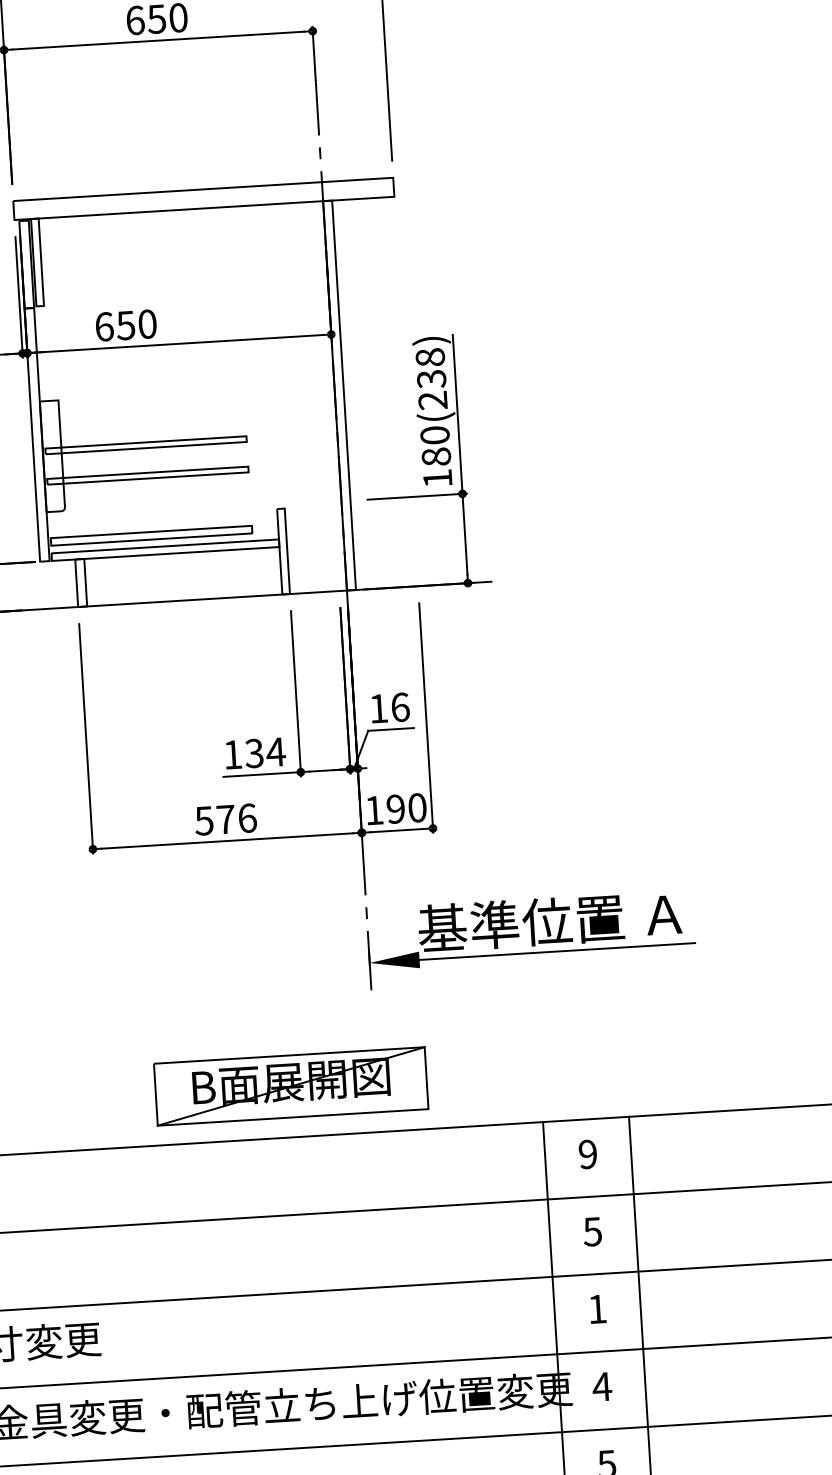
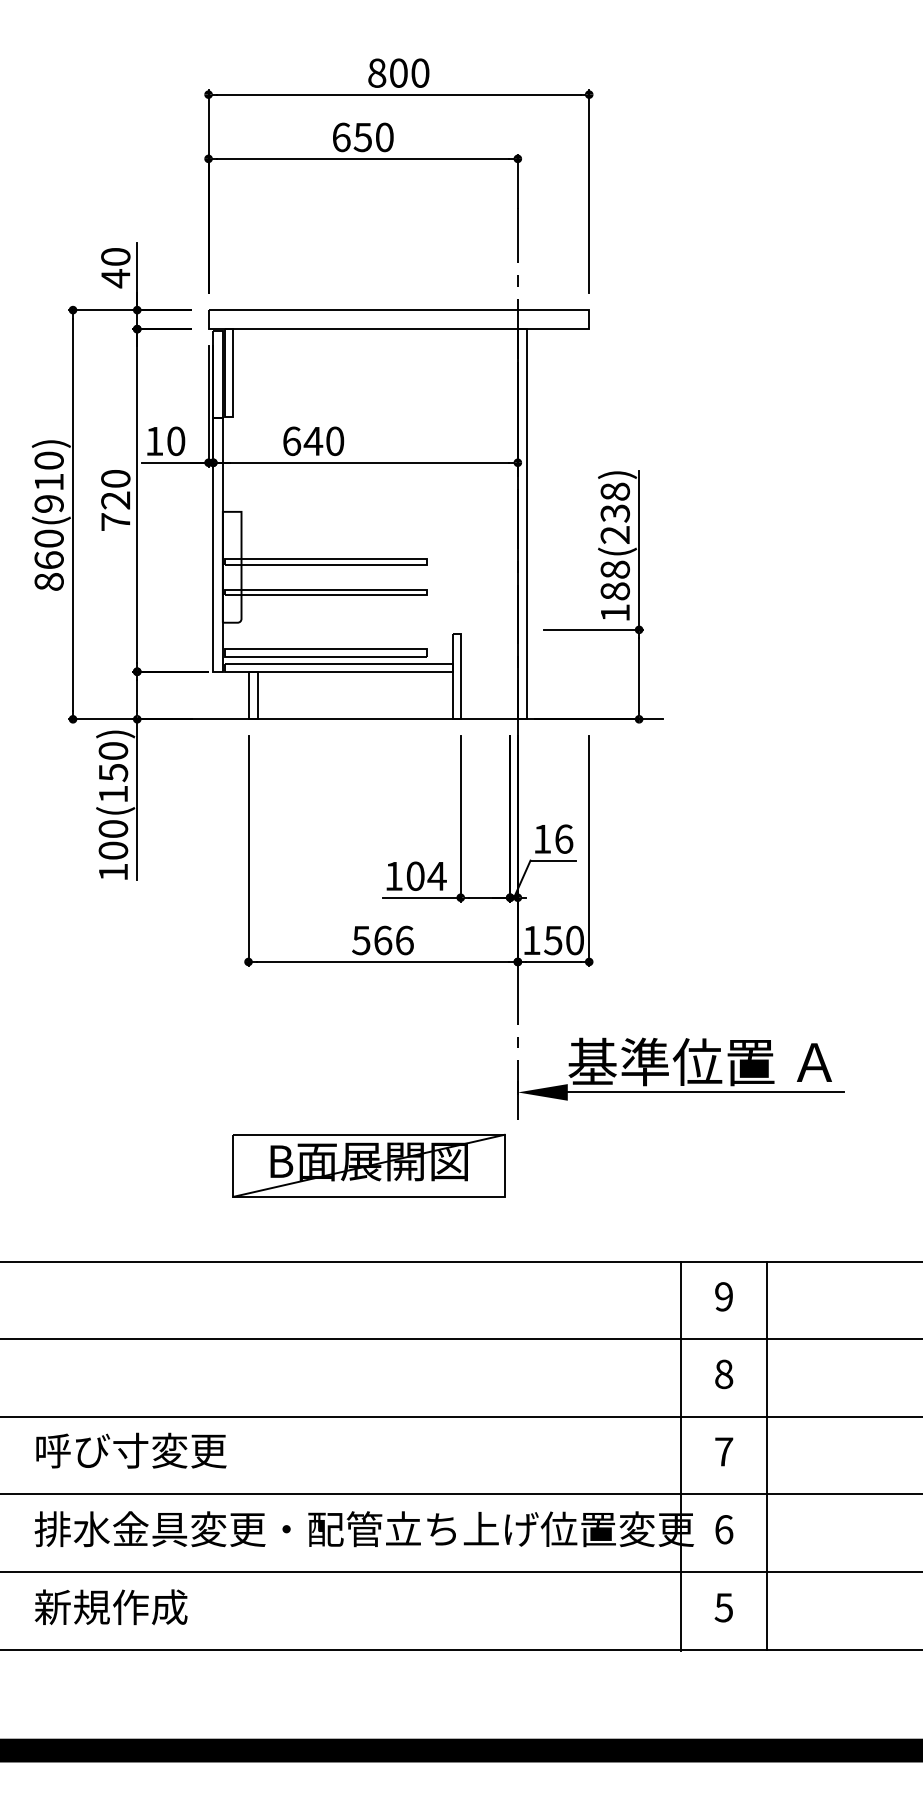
text: (126, 325) -> (313, 441), 650 -> 640
text: (435, 435) -> (615, 569), 180(238) -> 188(238)
text: (254, 752) -> (415, 875), 134 -> 104
text: (396, 809) -> (553, 940), 190 -> 150
text: (226, 819) -> (383, 940), 576 -> 566
part: (290, 1086) -> (368, 1165), moved
text: (592, 1230) -> (723, 1373), 5 -> 8
text: (597, 1308) -> (724, 1451), 1 -> 7
text: (601, 1386) -> (723, 1529), 4 -> 6

